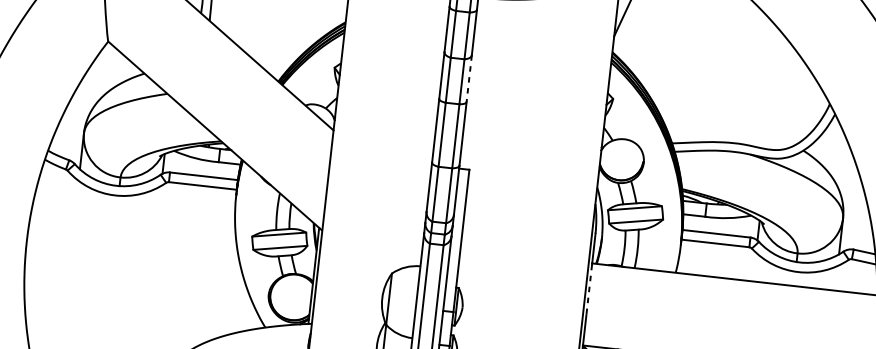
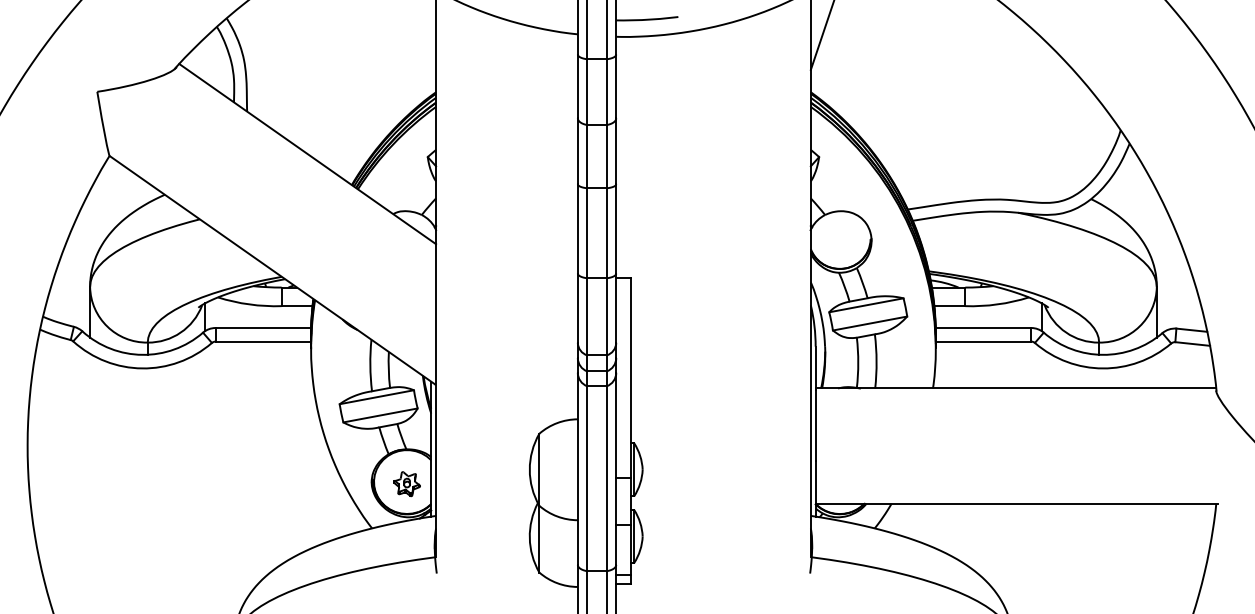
line: (469, 78) -> (616, 151), dashed -> solid
line: (589, 290) -> (815, 426), dashed -> solid
part: (293, 299) -> (406, 484), added

